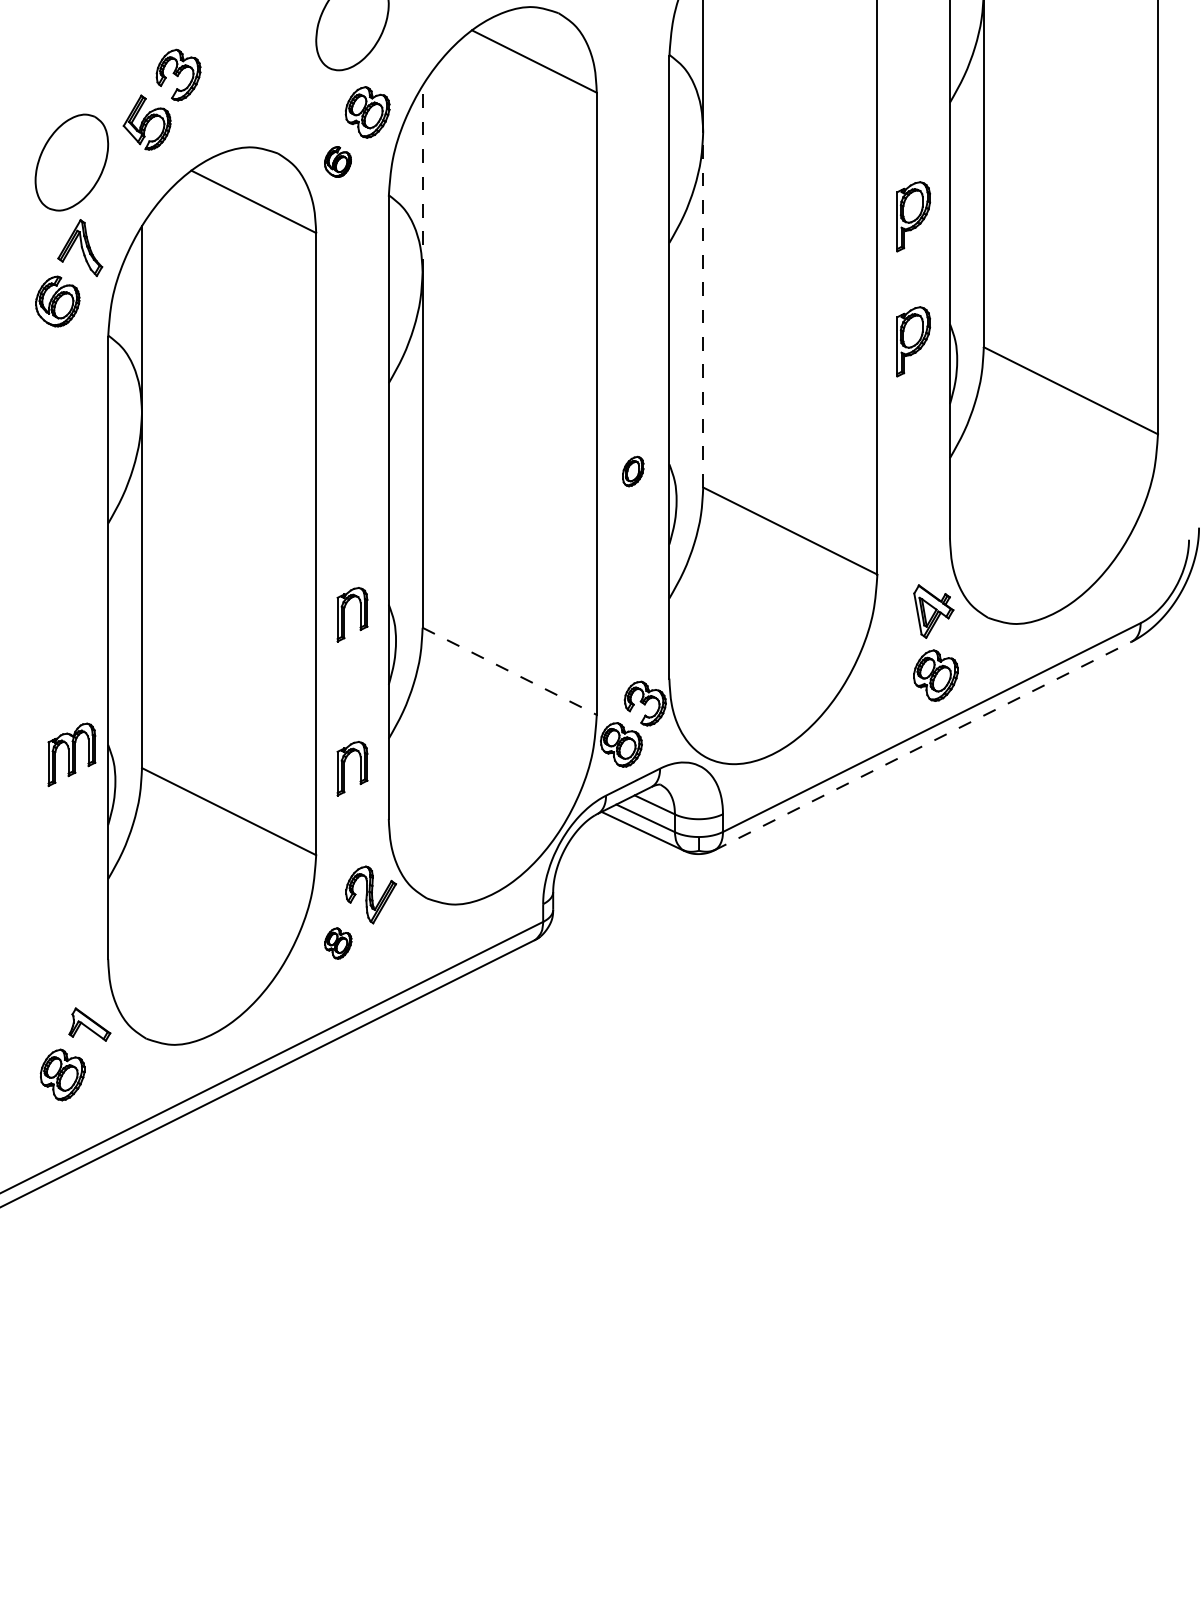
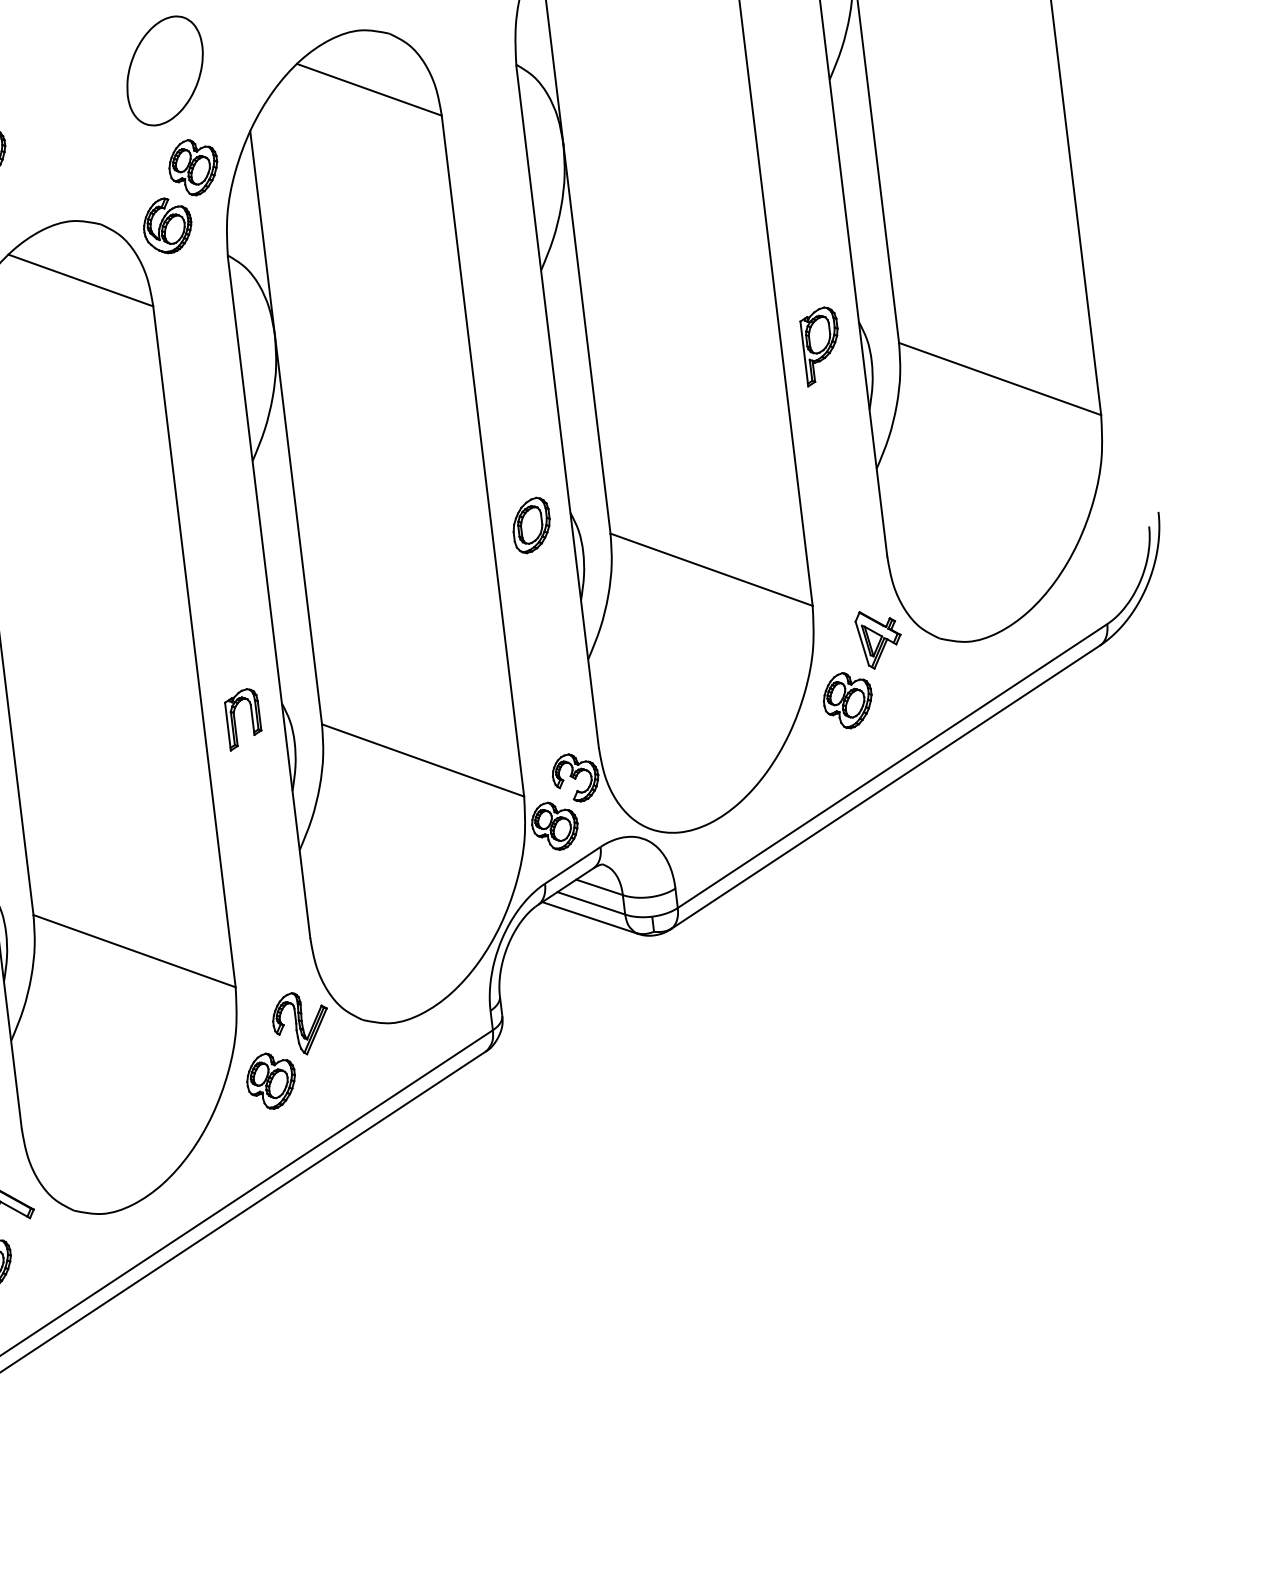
part: (337, 161) -> (167, 225), size x1.67
line: (422, 178) -> (262, 232), dashed -> solid
part: (913, 216) -> (804, 209), removed
line: (703, 309) -> (587, 338), dashed -> solid
part: (633, 471) -> (532, 525), size x1.67
line: (510, 671) -> (423, 760), dashed -> solid
part: (935, 675) -> (847, 700), moved
line: (923, 745) -> (885, 786), dashed -> solid
part: (344, 768) -> (255, 888), removed
part: (338, 943) -> (271, 1080), size x1.67

